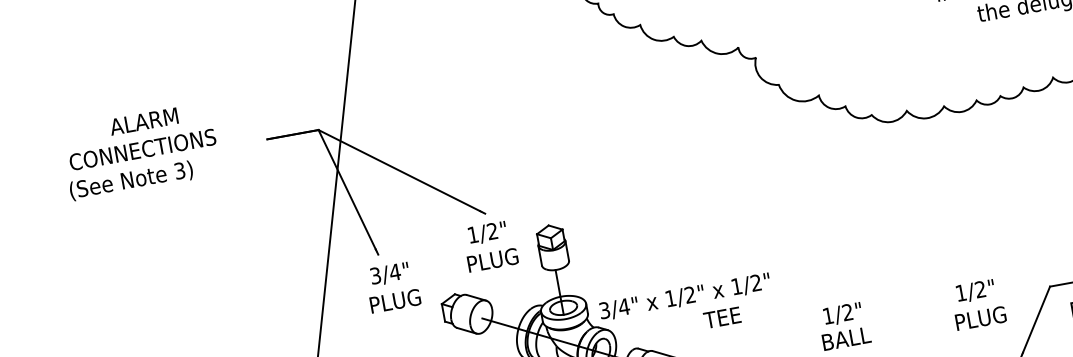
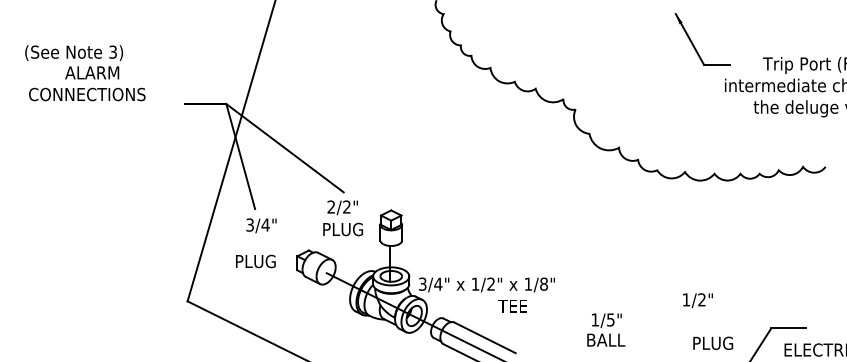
text: (131, 180) -> (74, 52), moved
text: (471, 234) -> (330, 206), 1/2" -> 2/2"
text: (755, 282) -> (543, 283), 1/2" -> 1/8"
text: (975, 291) -> (697, 300), moved
text: (395, 301) -> (255, 261), moved
text: (847, 311) -> (610, 319), 1/2" -> 1/5"

